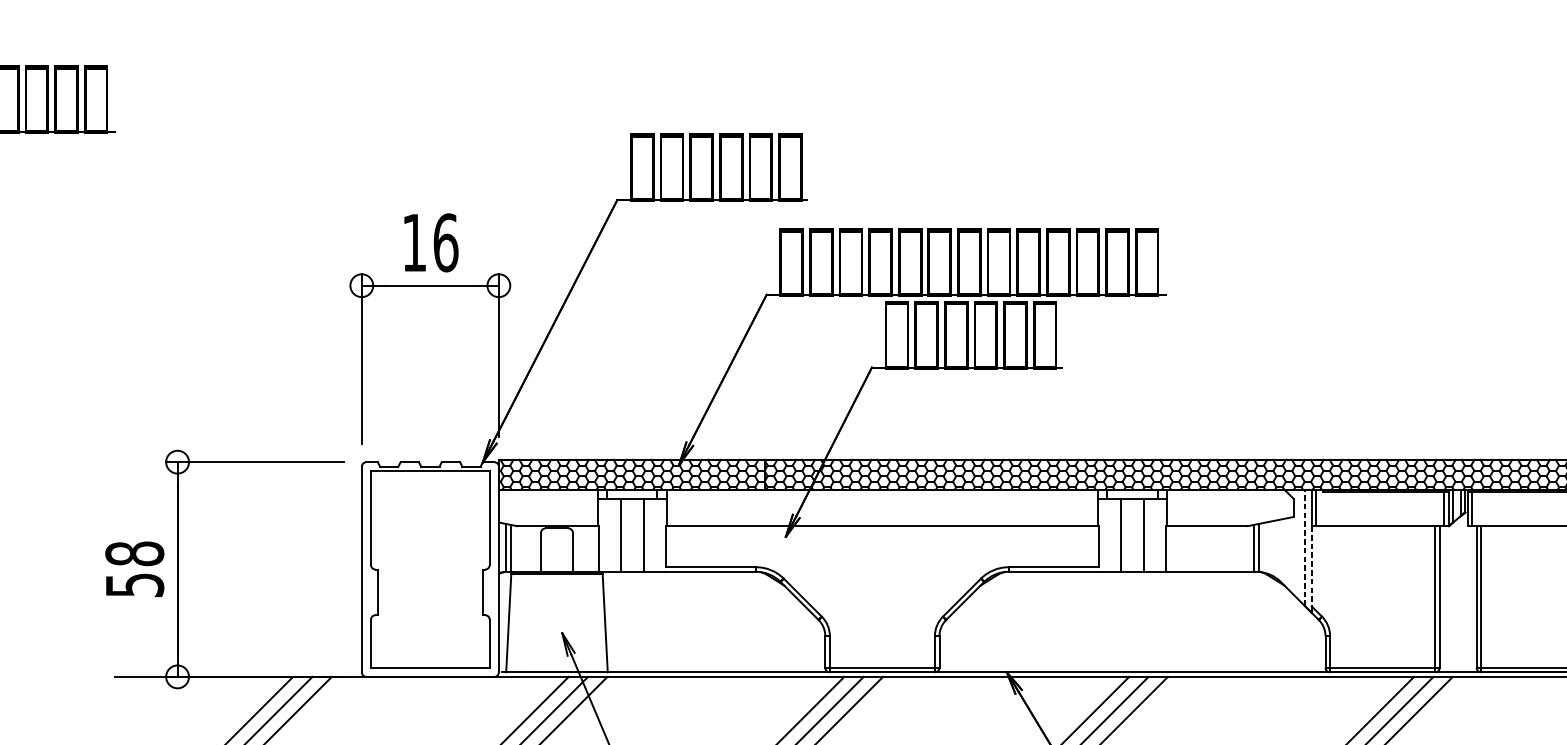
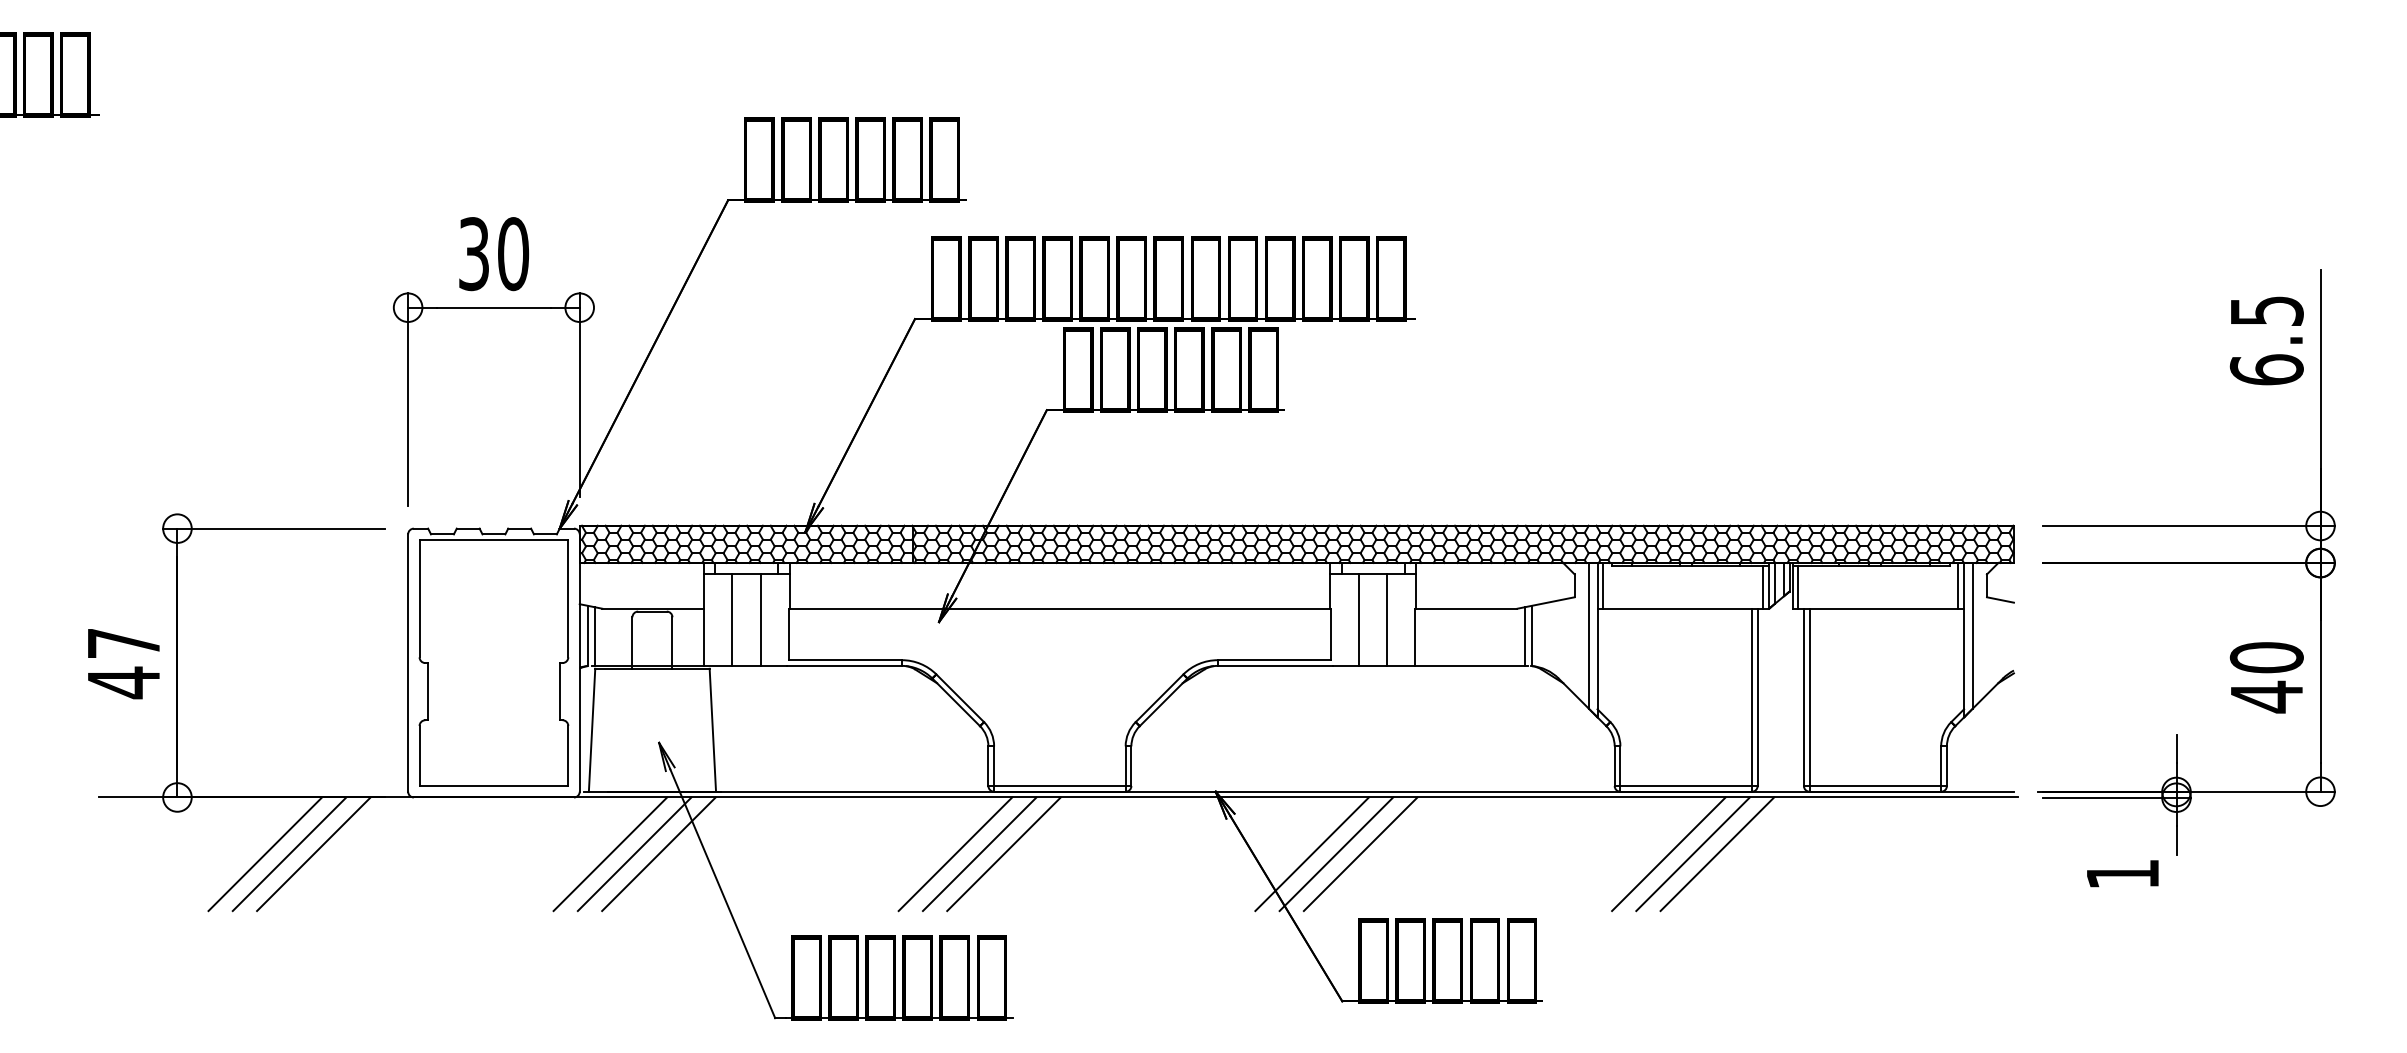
text: (430, 243) -> (494, 254), 16 -> 30
line: (1304, 547) -> (1588, 635), dashed -> solid
line: (1311, 566) -> (1597, 659), dashed -> solid
text: (134, 569) -> (123, 663), 58 -> 47

